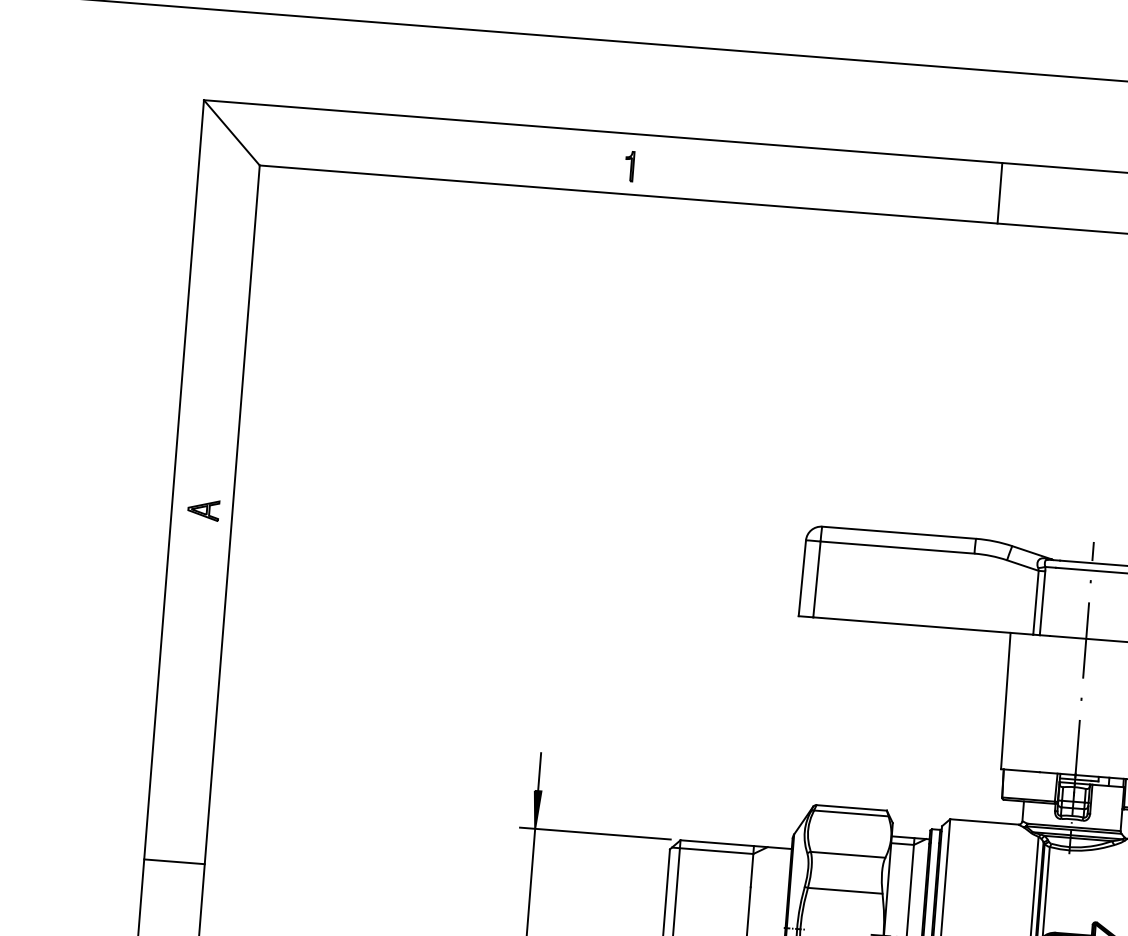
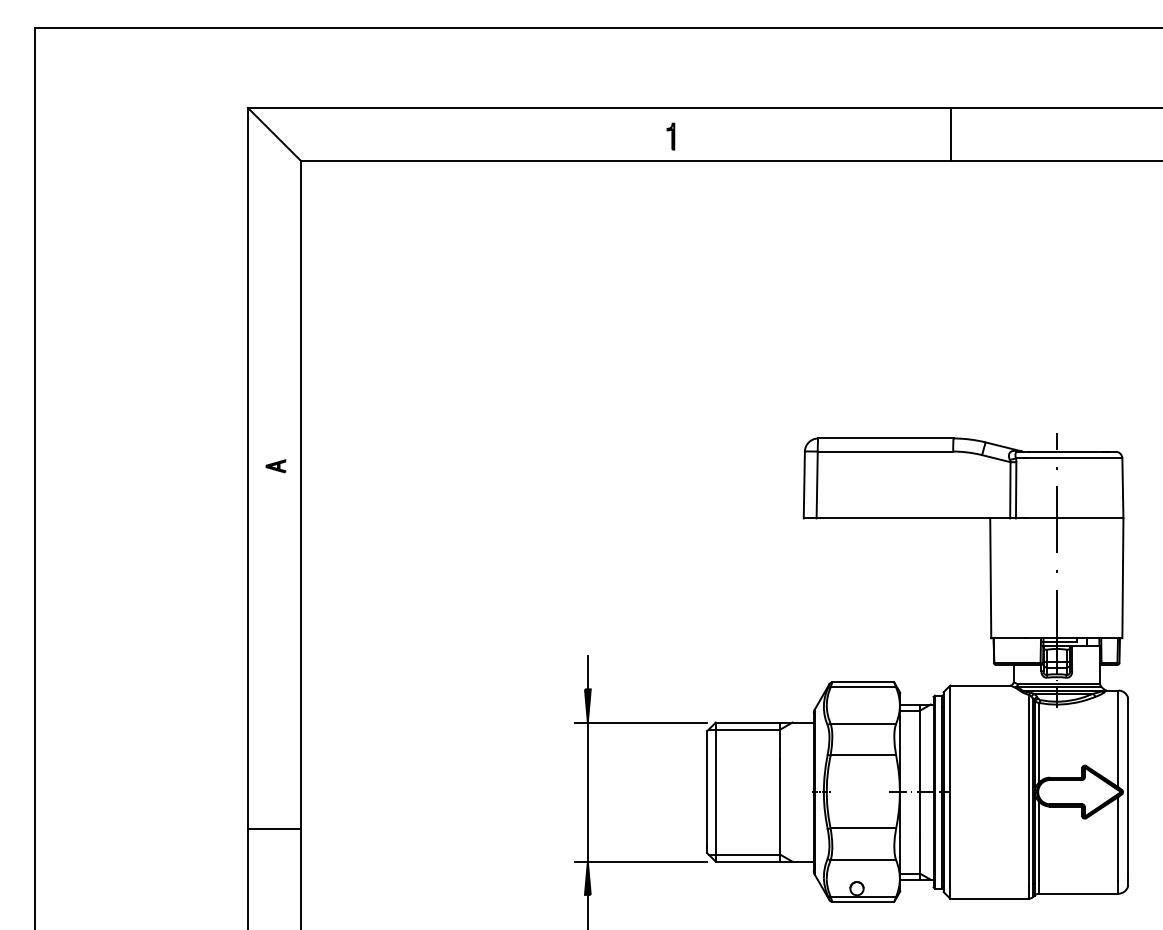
part: (629, 166) -> (670, 136), moved
part: (203, 508) -> (275, 465), size x0.7
line: (174, 862) -> (274, 829), moved

